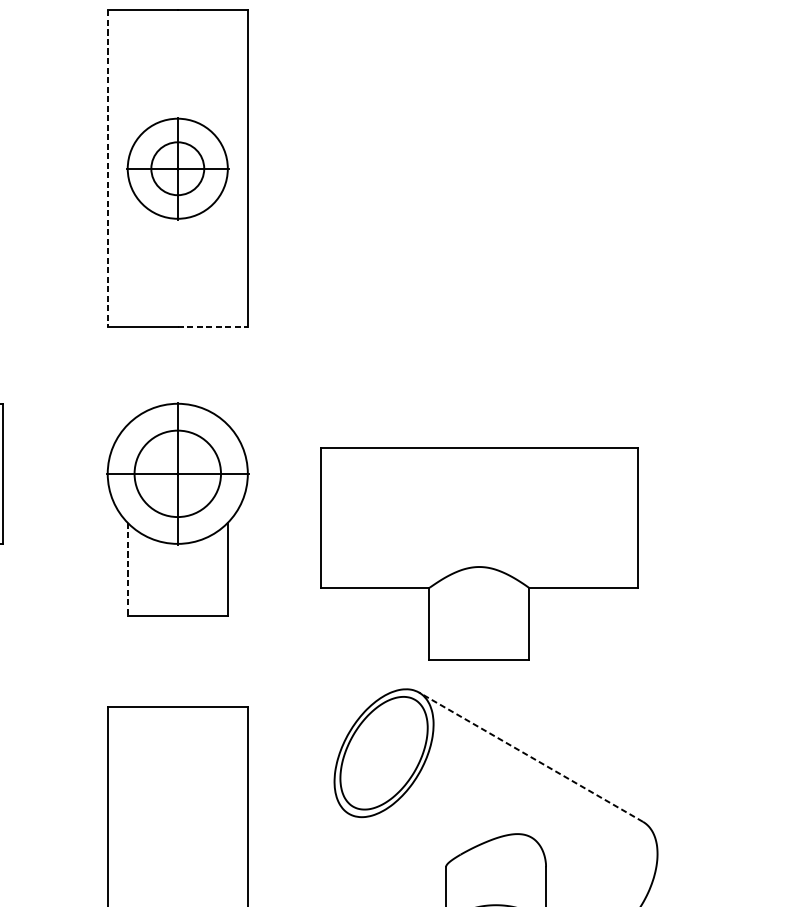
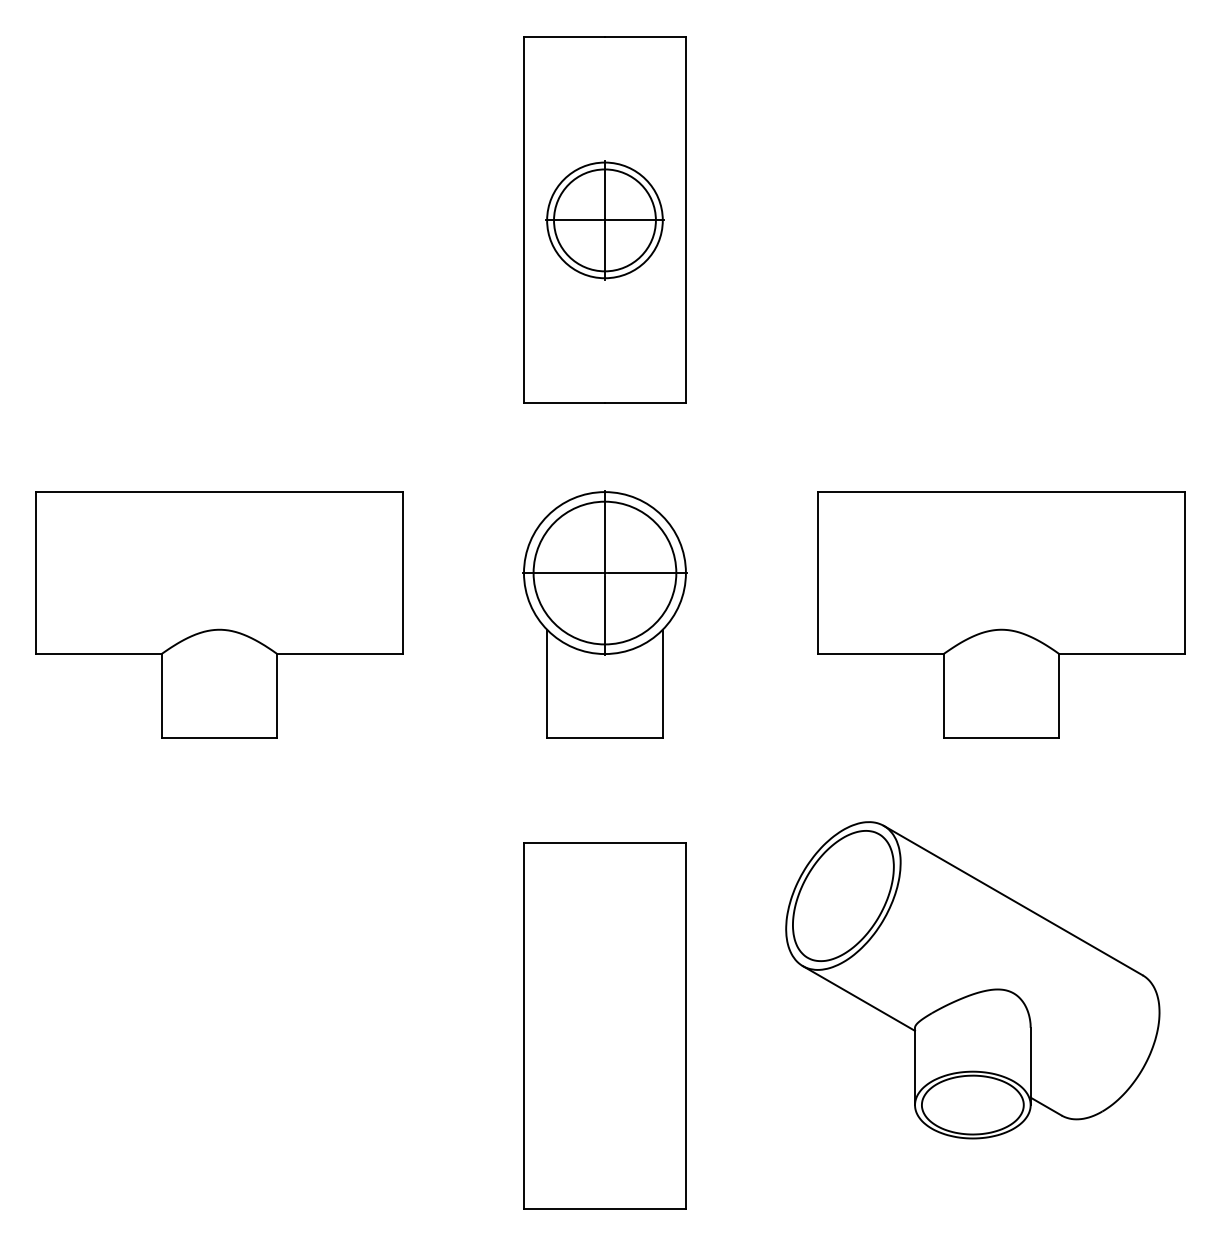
line: (107, 168) -> (523, 220), dashed -> solid
circle: (177, 168) -> (604, 220), size x1.67
line: (212, 327) -> (645, 403), dashed -> solid
circle: (177, 473) -> (604, 572), size x1.43
part: (479, 553) -> (1001, 614), moved
line: (128, 569) -> (547, 683), dashed -> solid
line: (530, 757) -> (1012, 900), dashed -> solid
line: (397, 841) -> (858, 998), added

